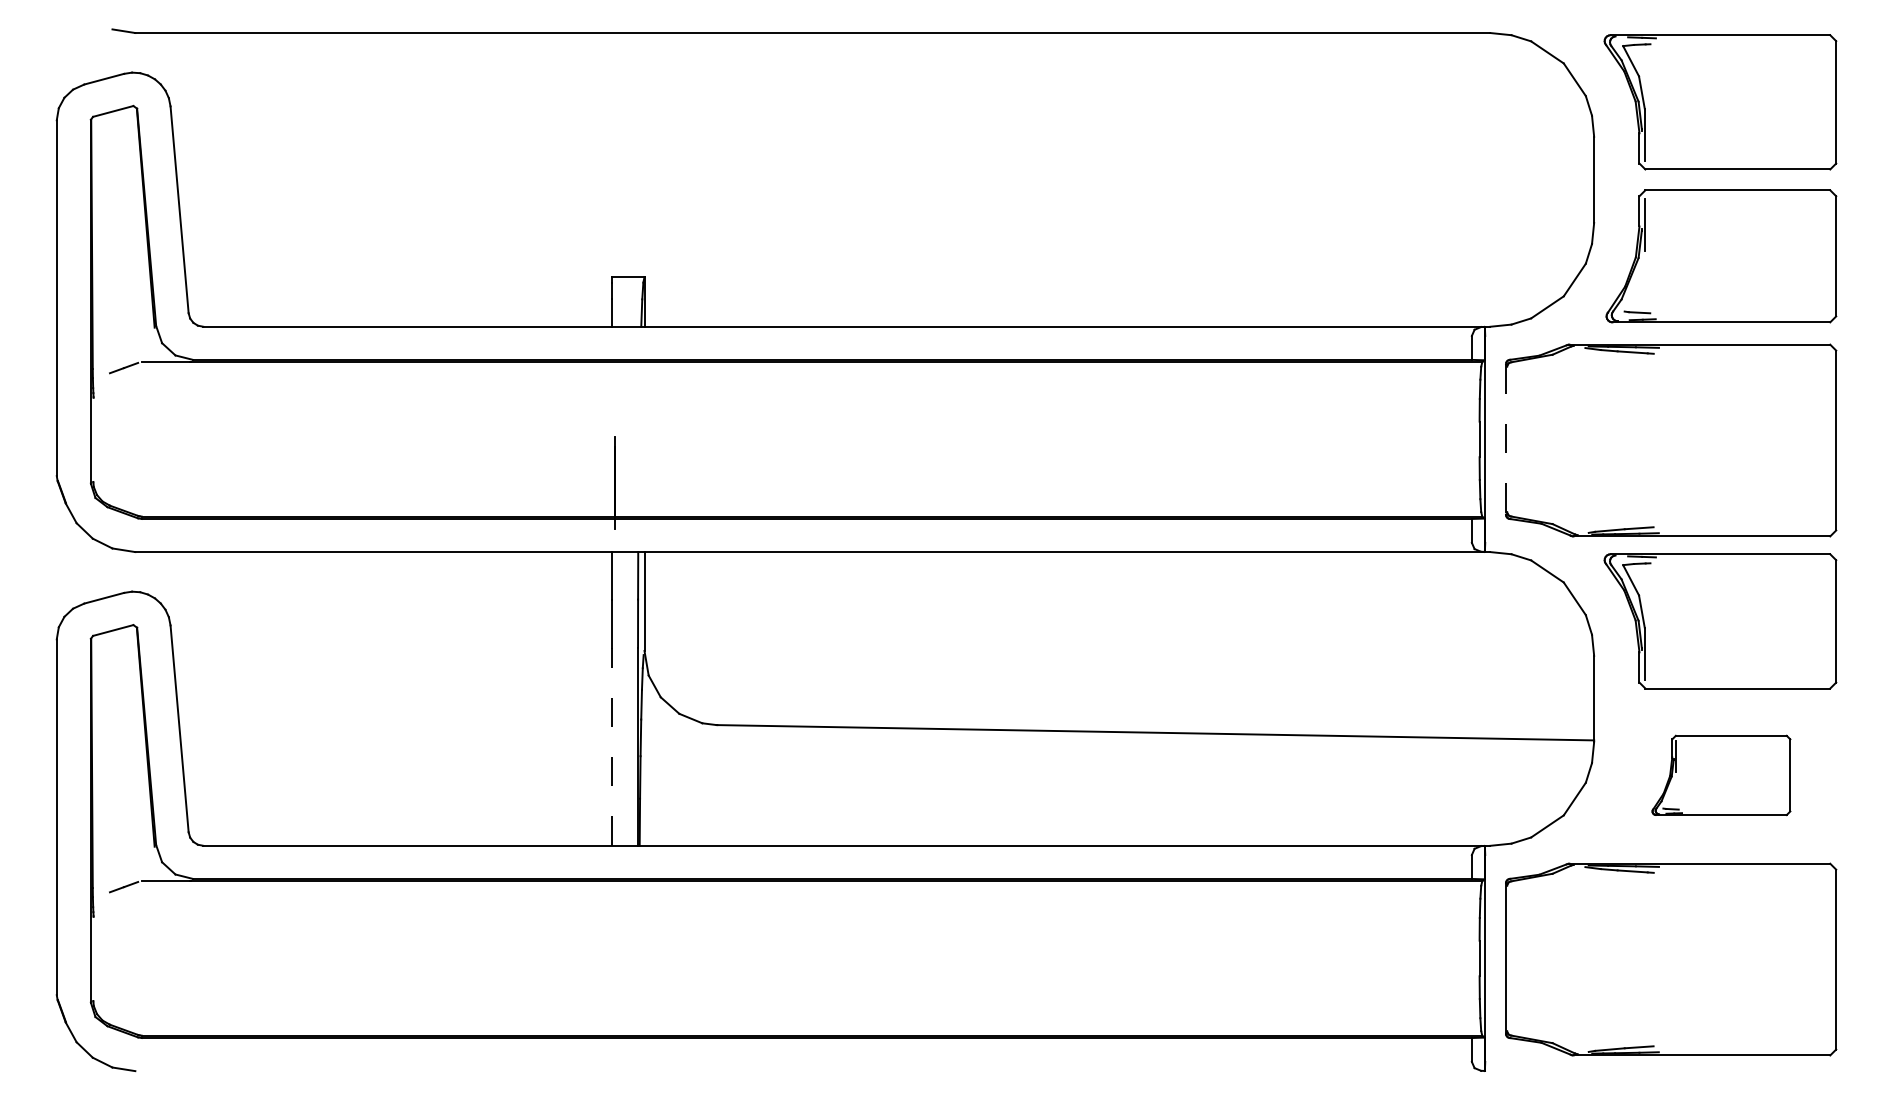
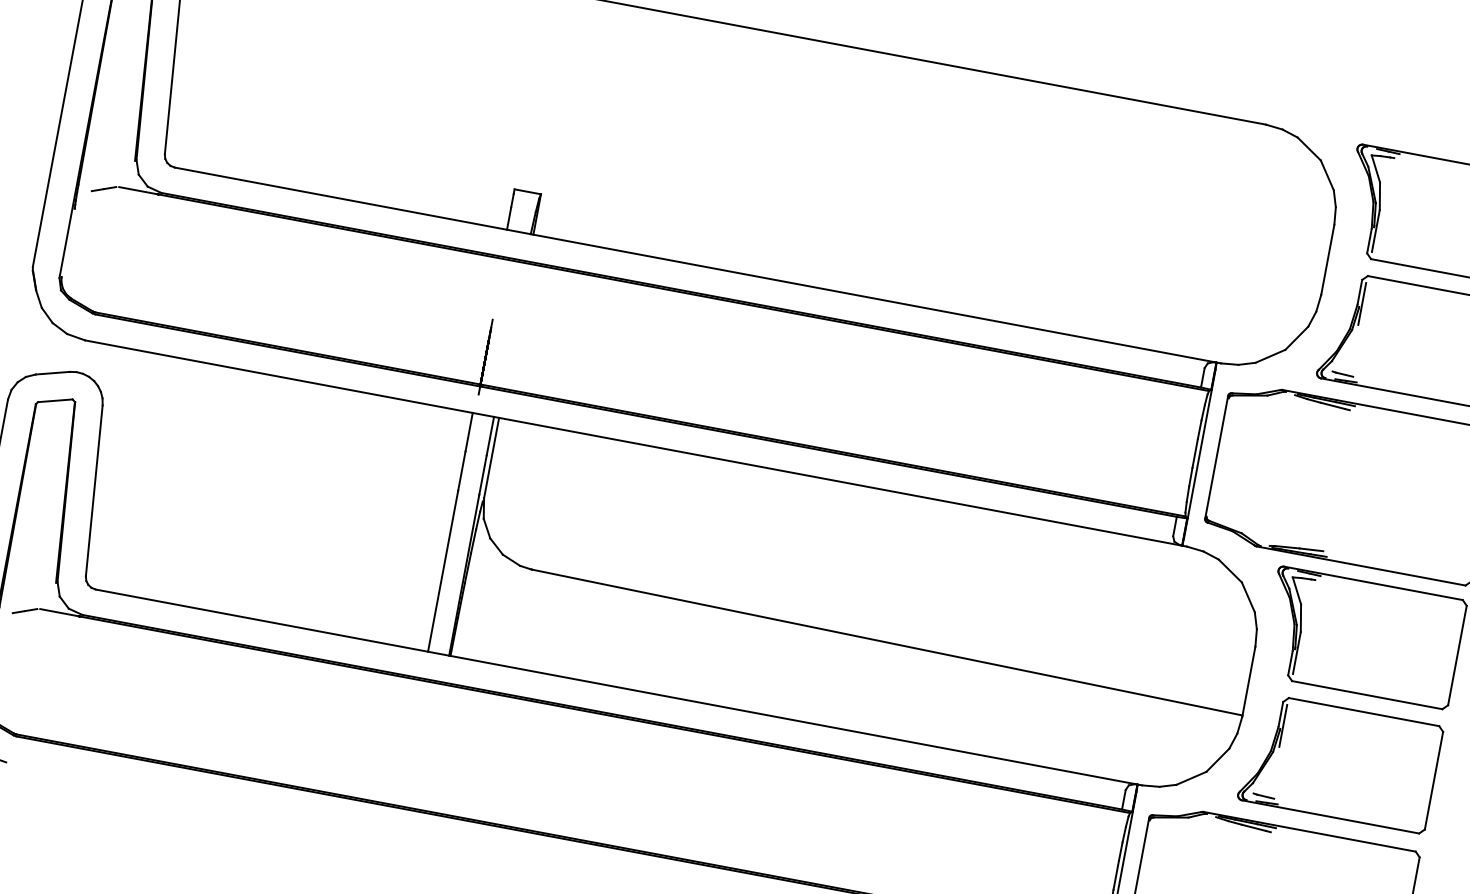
line: (1506, 439) -> (1217, 457), dashed -> solid
line: (612, 746) -> (443, 571), dashed -> solid
part: (1721, 775) -> (1340, 763), size x1.67

